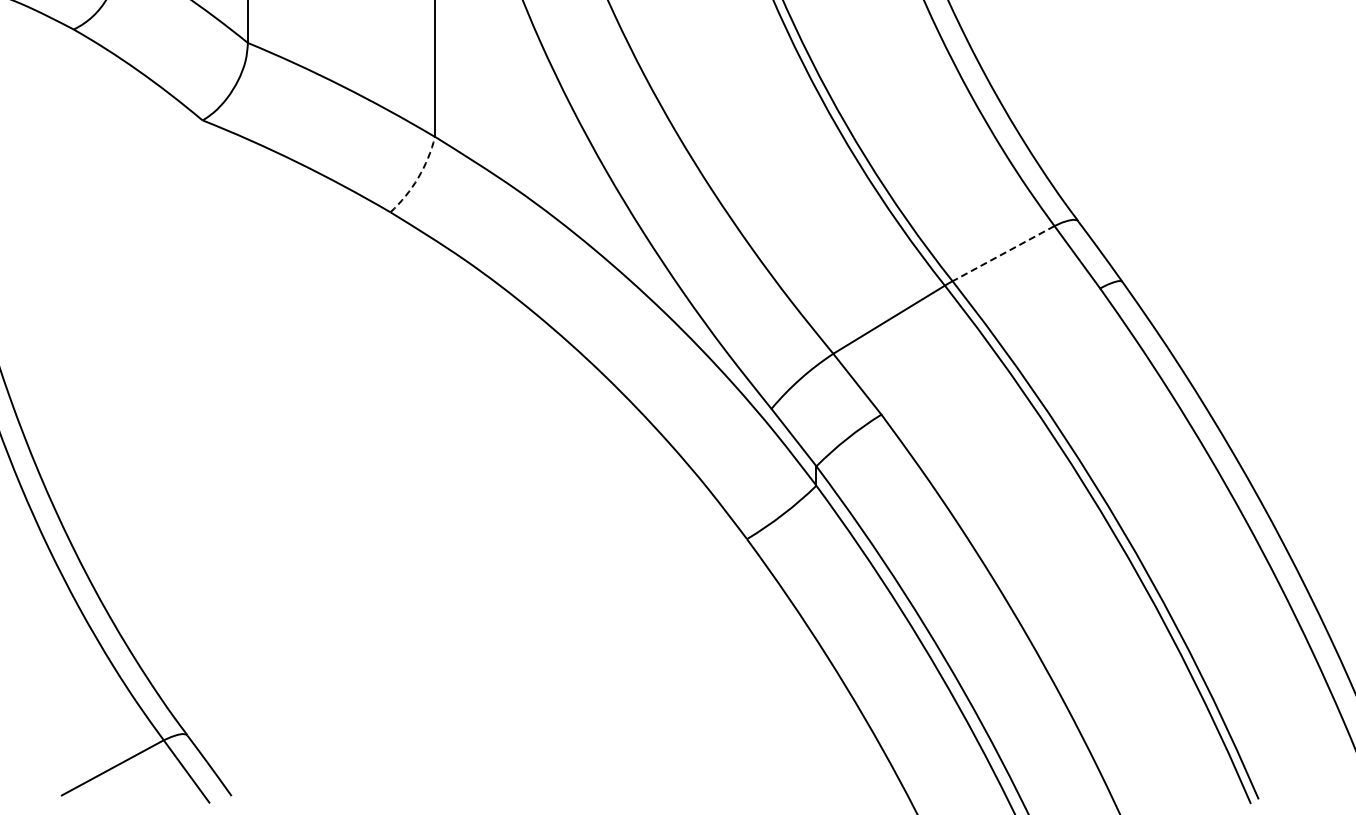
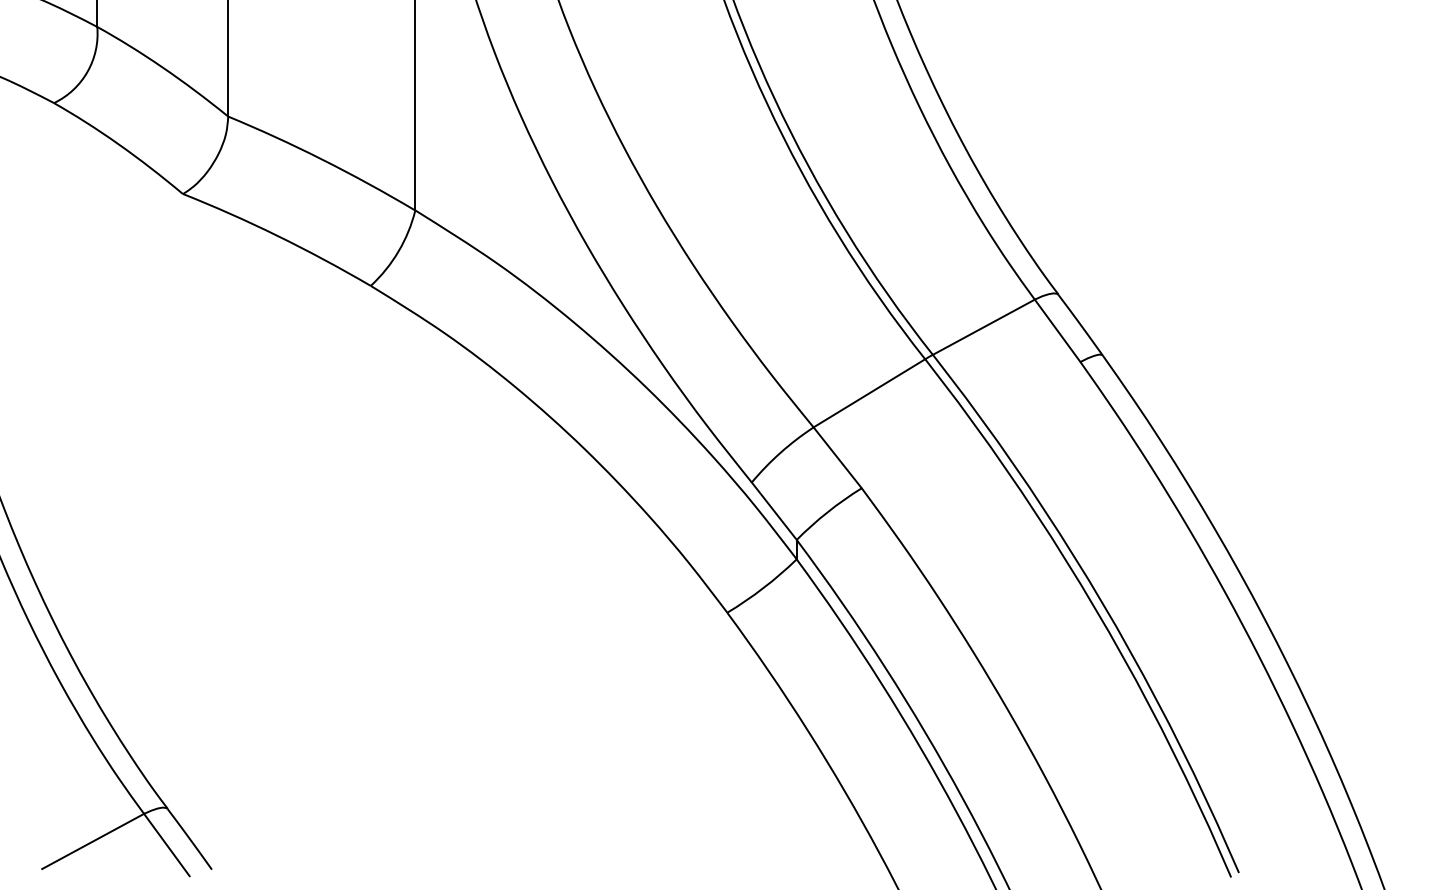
arc: (418, 177) -> (398, 251), dashed -> solid
line: (1003, 253) -> (983, 327), dashed -> solid

